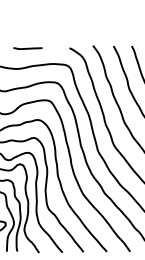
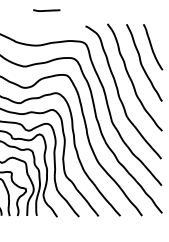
line: (27, 48) -> (46, 10), moved

